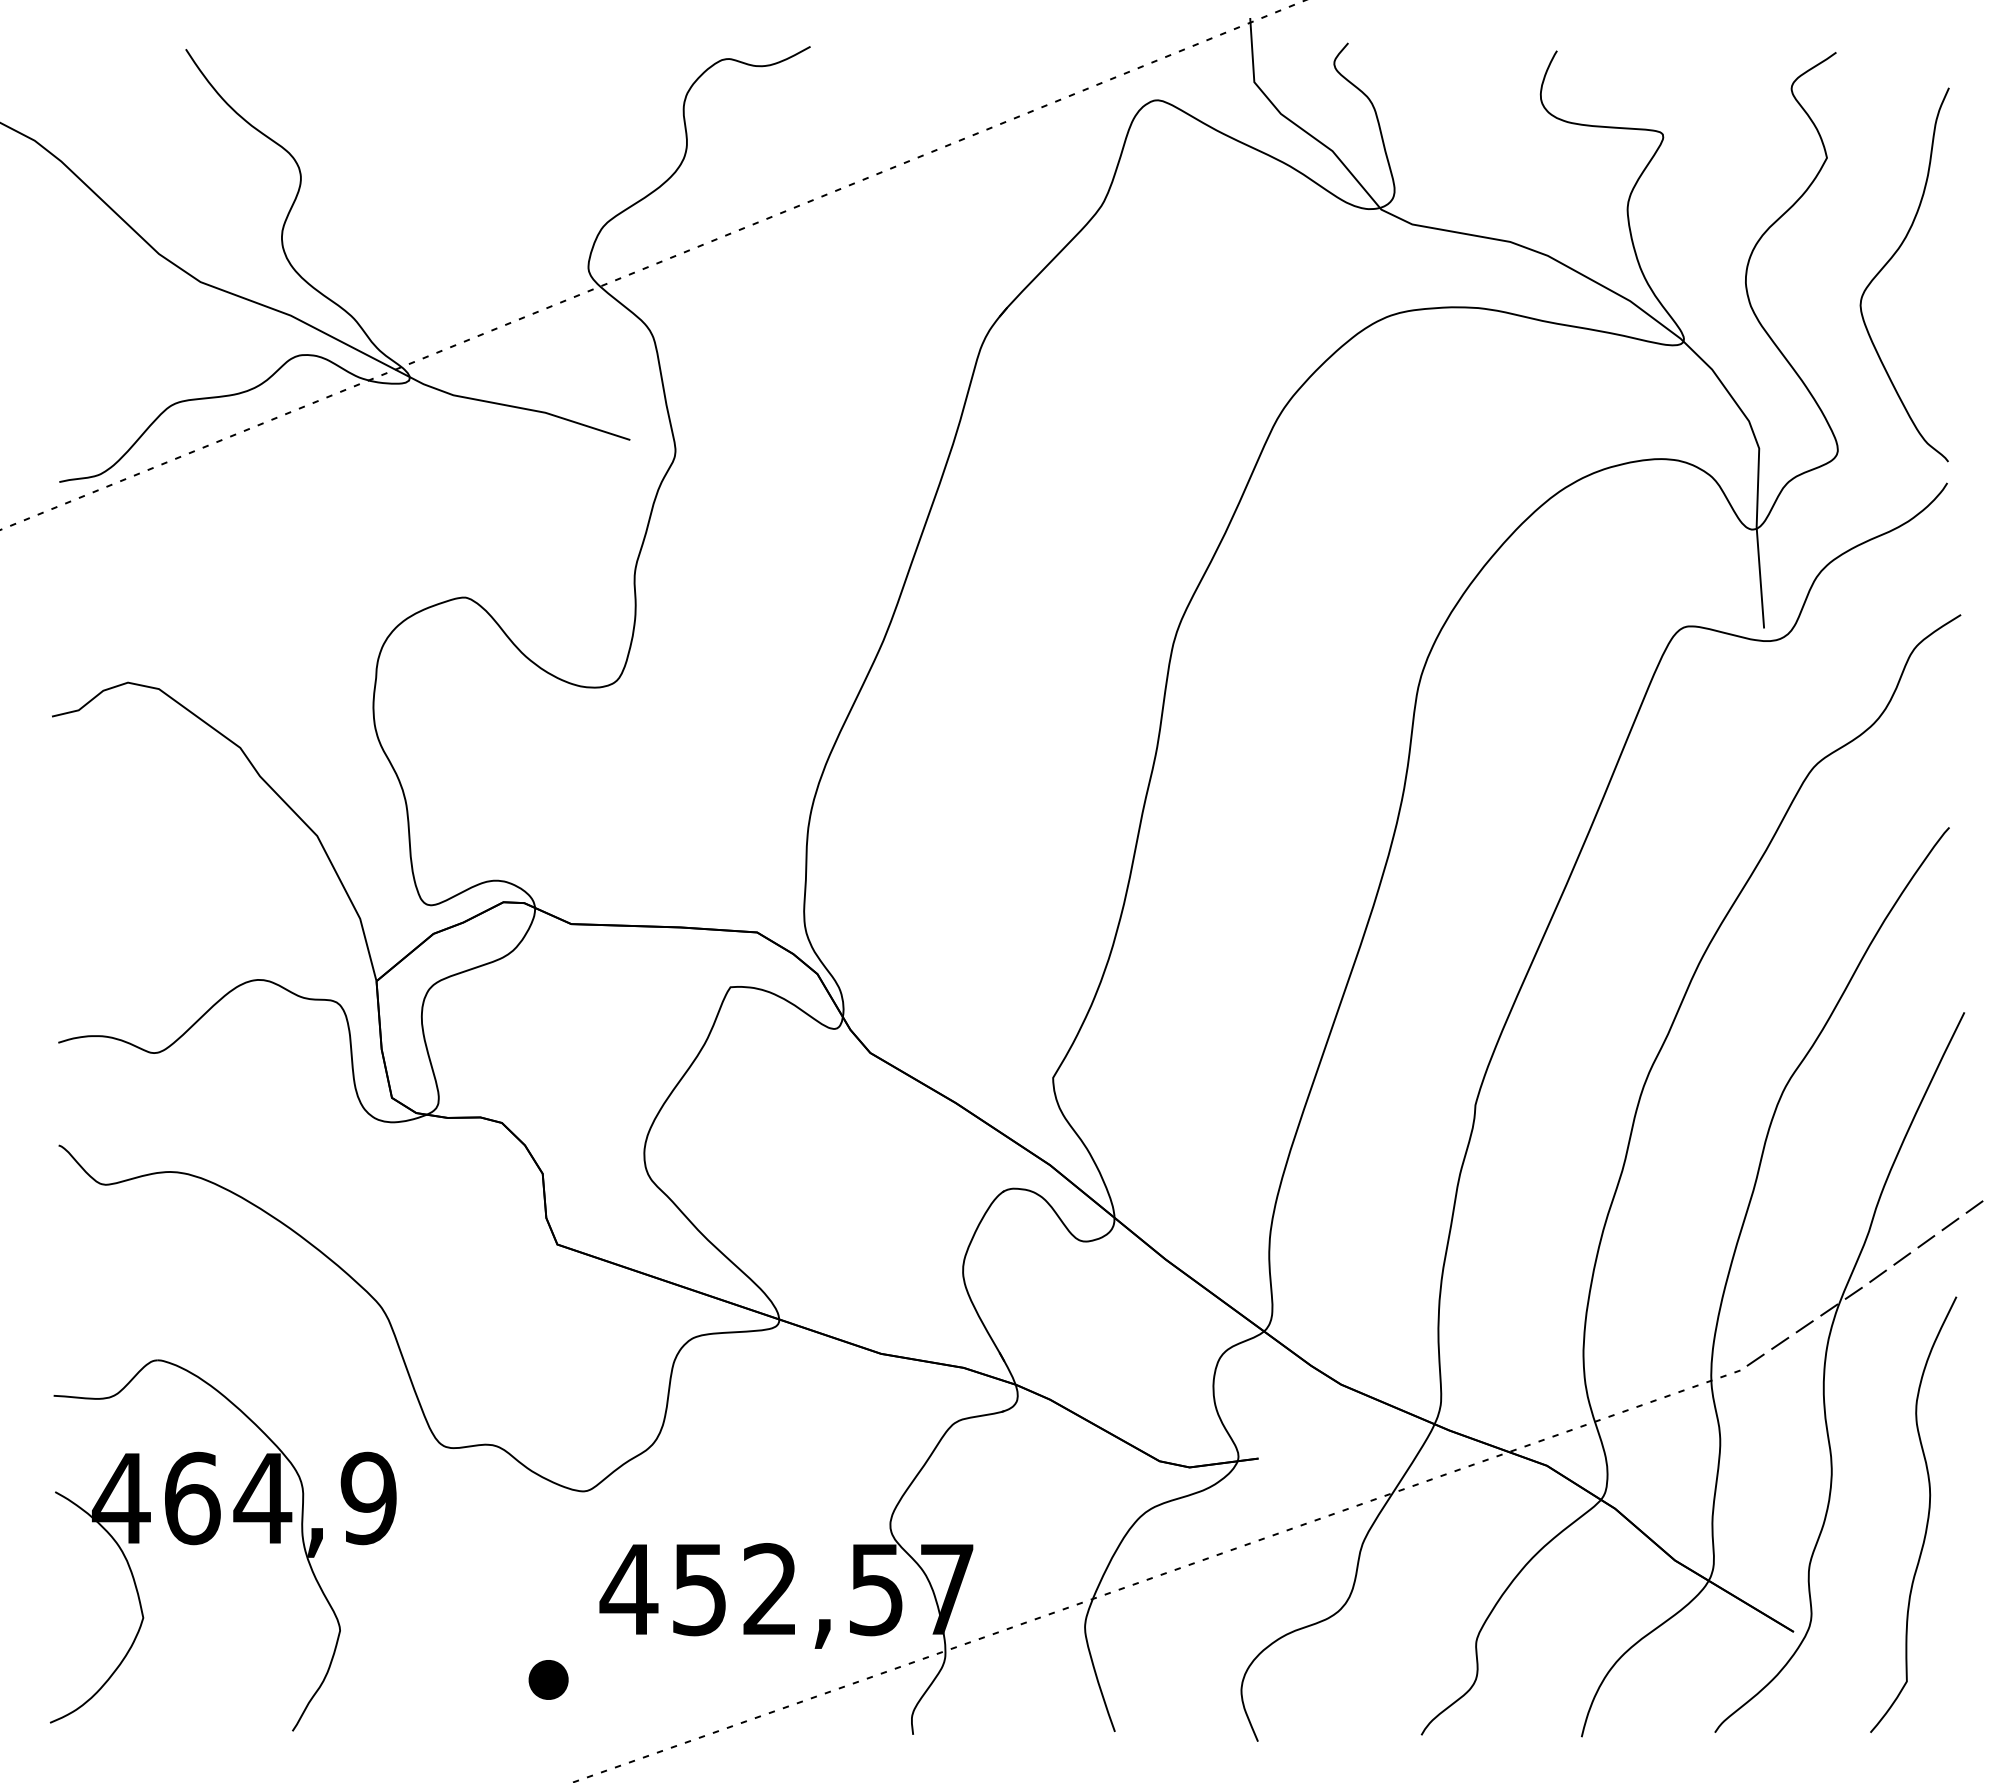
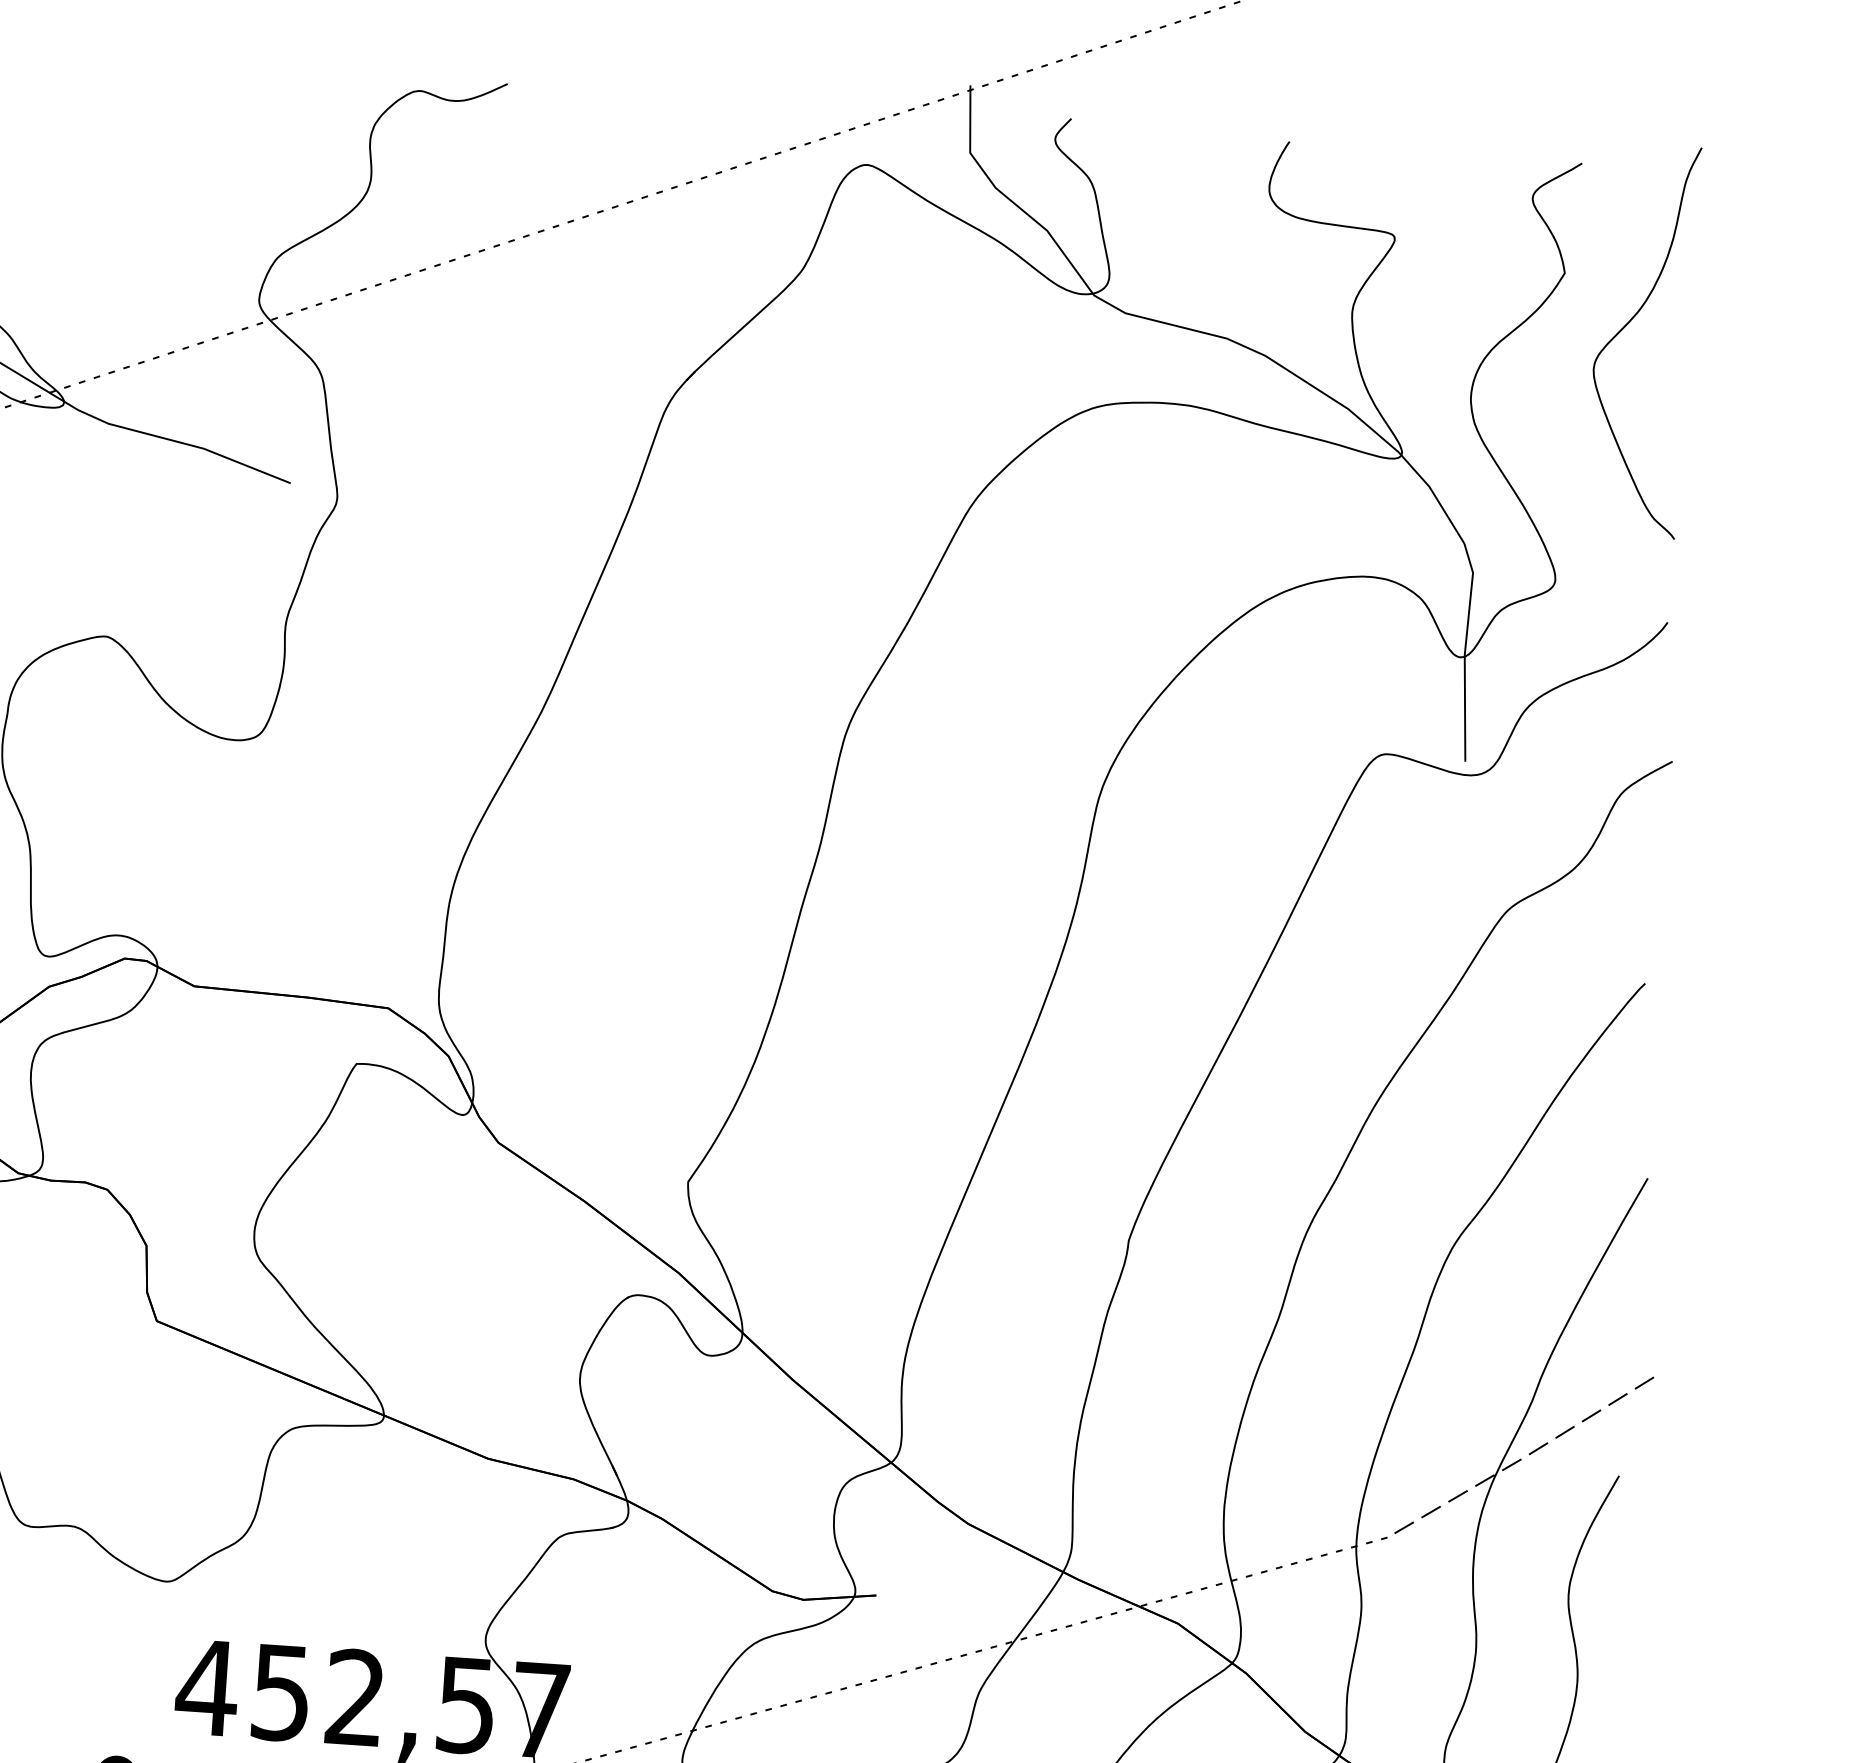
curve: (1887, 264) -> (1624, 328), moved

